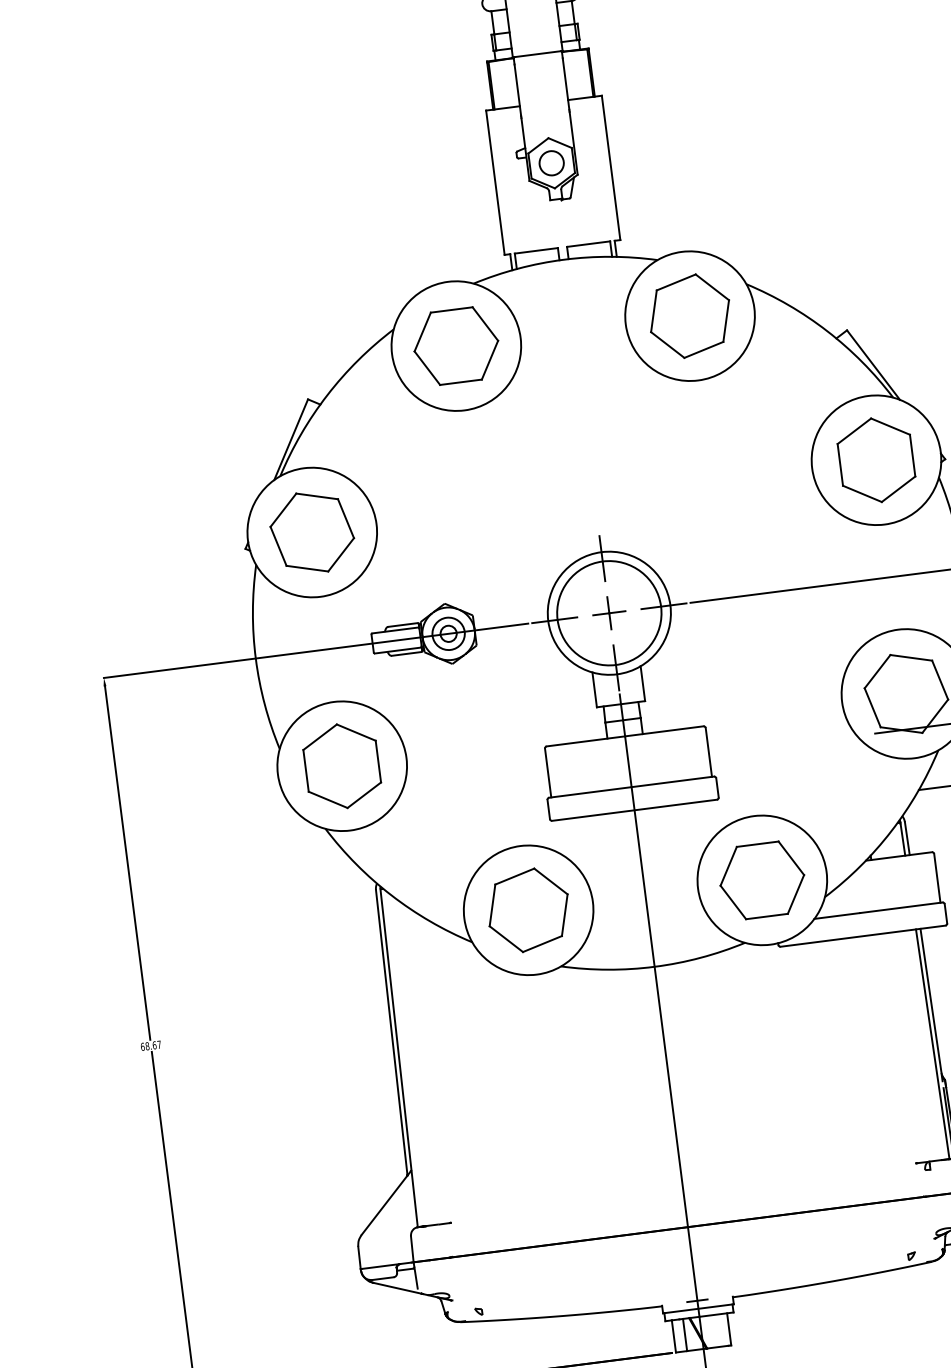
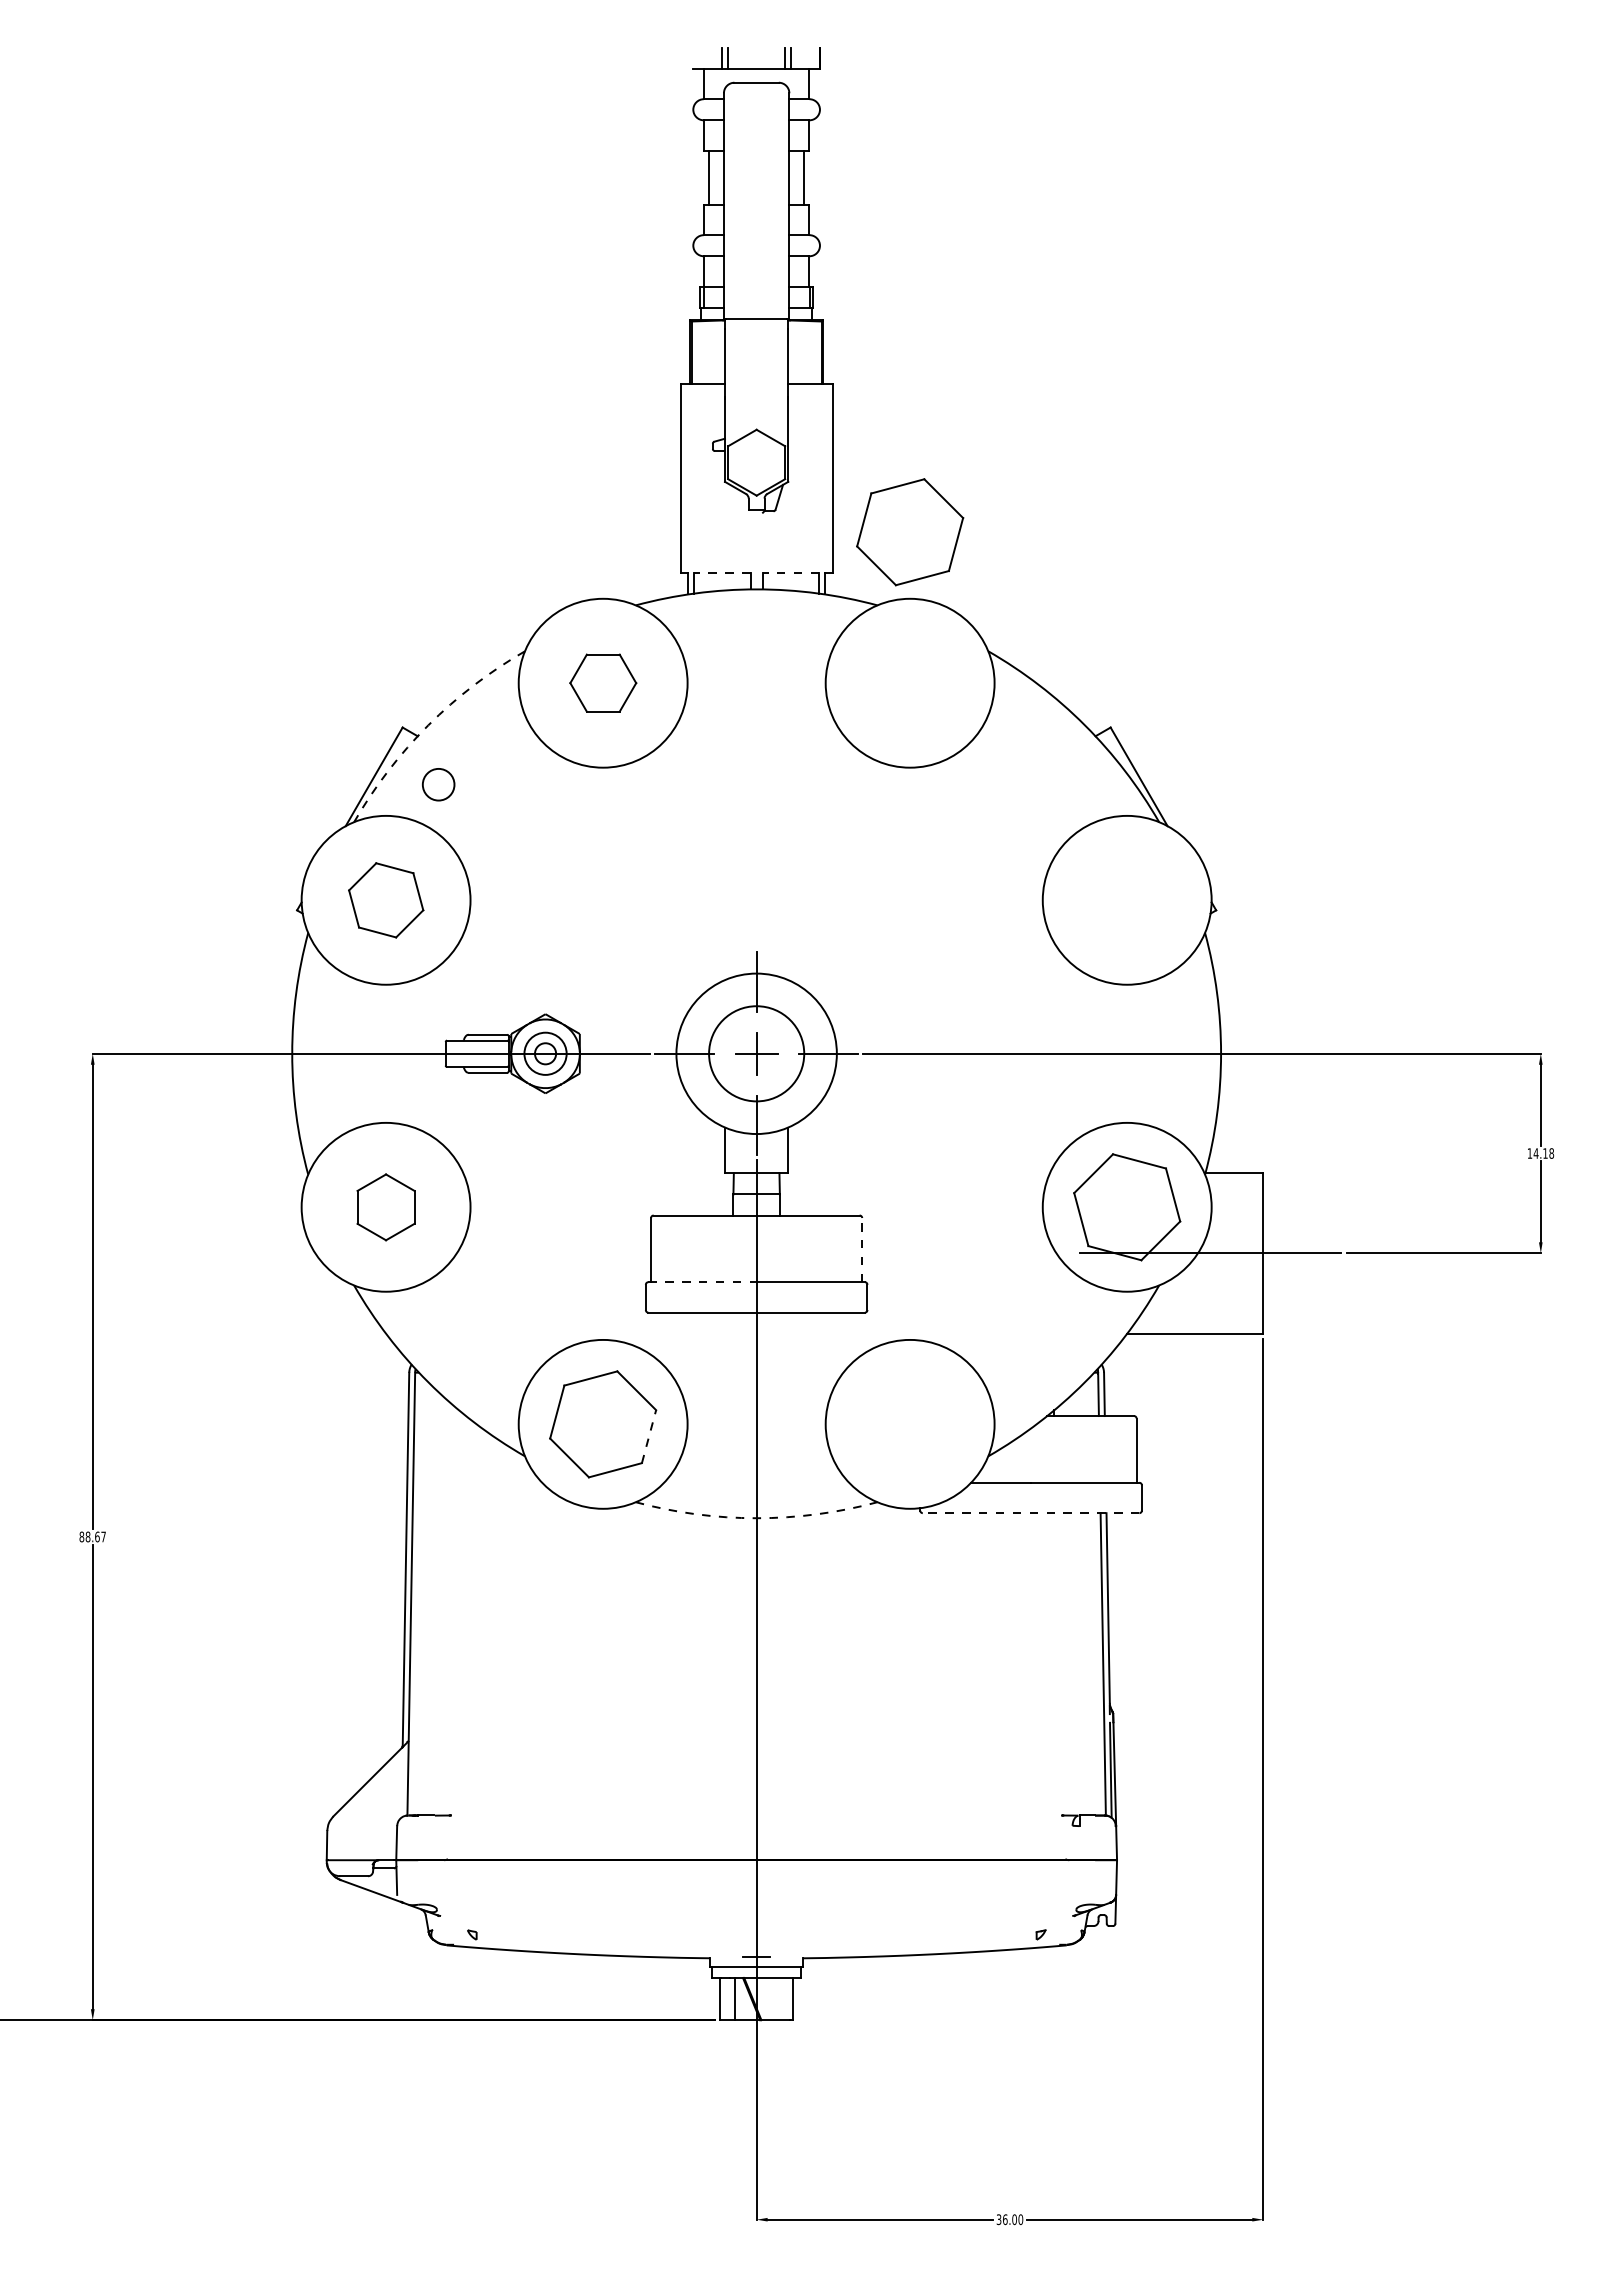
circle: (551, 163) -> (438, 784), moved
line: (588, 244) -> (790, 573), solid -> dashed
line: (535, 251) -> (721, 573), solid -> dashed
part: (690, 316) -> (910, 532), moved
part: (456, 345) -> (603, 682), size x0.6
arc: (327, 395) -> (428, 725), solid -> dashed
part: (875, 460) -> (1126, 900), removed
part: (312, 532) -> (386, 900), size x0.7
circle: (609, 613) -> (756, 1053), size x0.7
line: (709, 751) -> (862, 1249), solid -> dashed
part: (341, 766) -> (385, 1207), size x0.6
line: (591, 792) -> (703, 1282), solid -> dashed
part: (762, 879) -> (910, 1423), removed
line: (565, 915) -> (649, 1436), solid -> dashed
line: (862, 936) -> (1030, 1513), solid -> dashed
arc: (654, 967) -> (756, 1518), solid -> dashed
text: (142, 1046) -> (81, 1536), 68.67 -> 88.67

